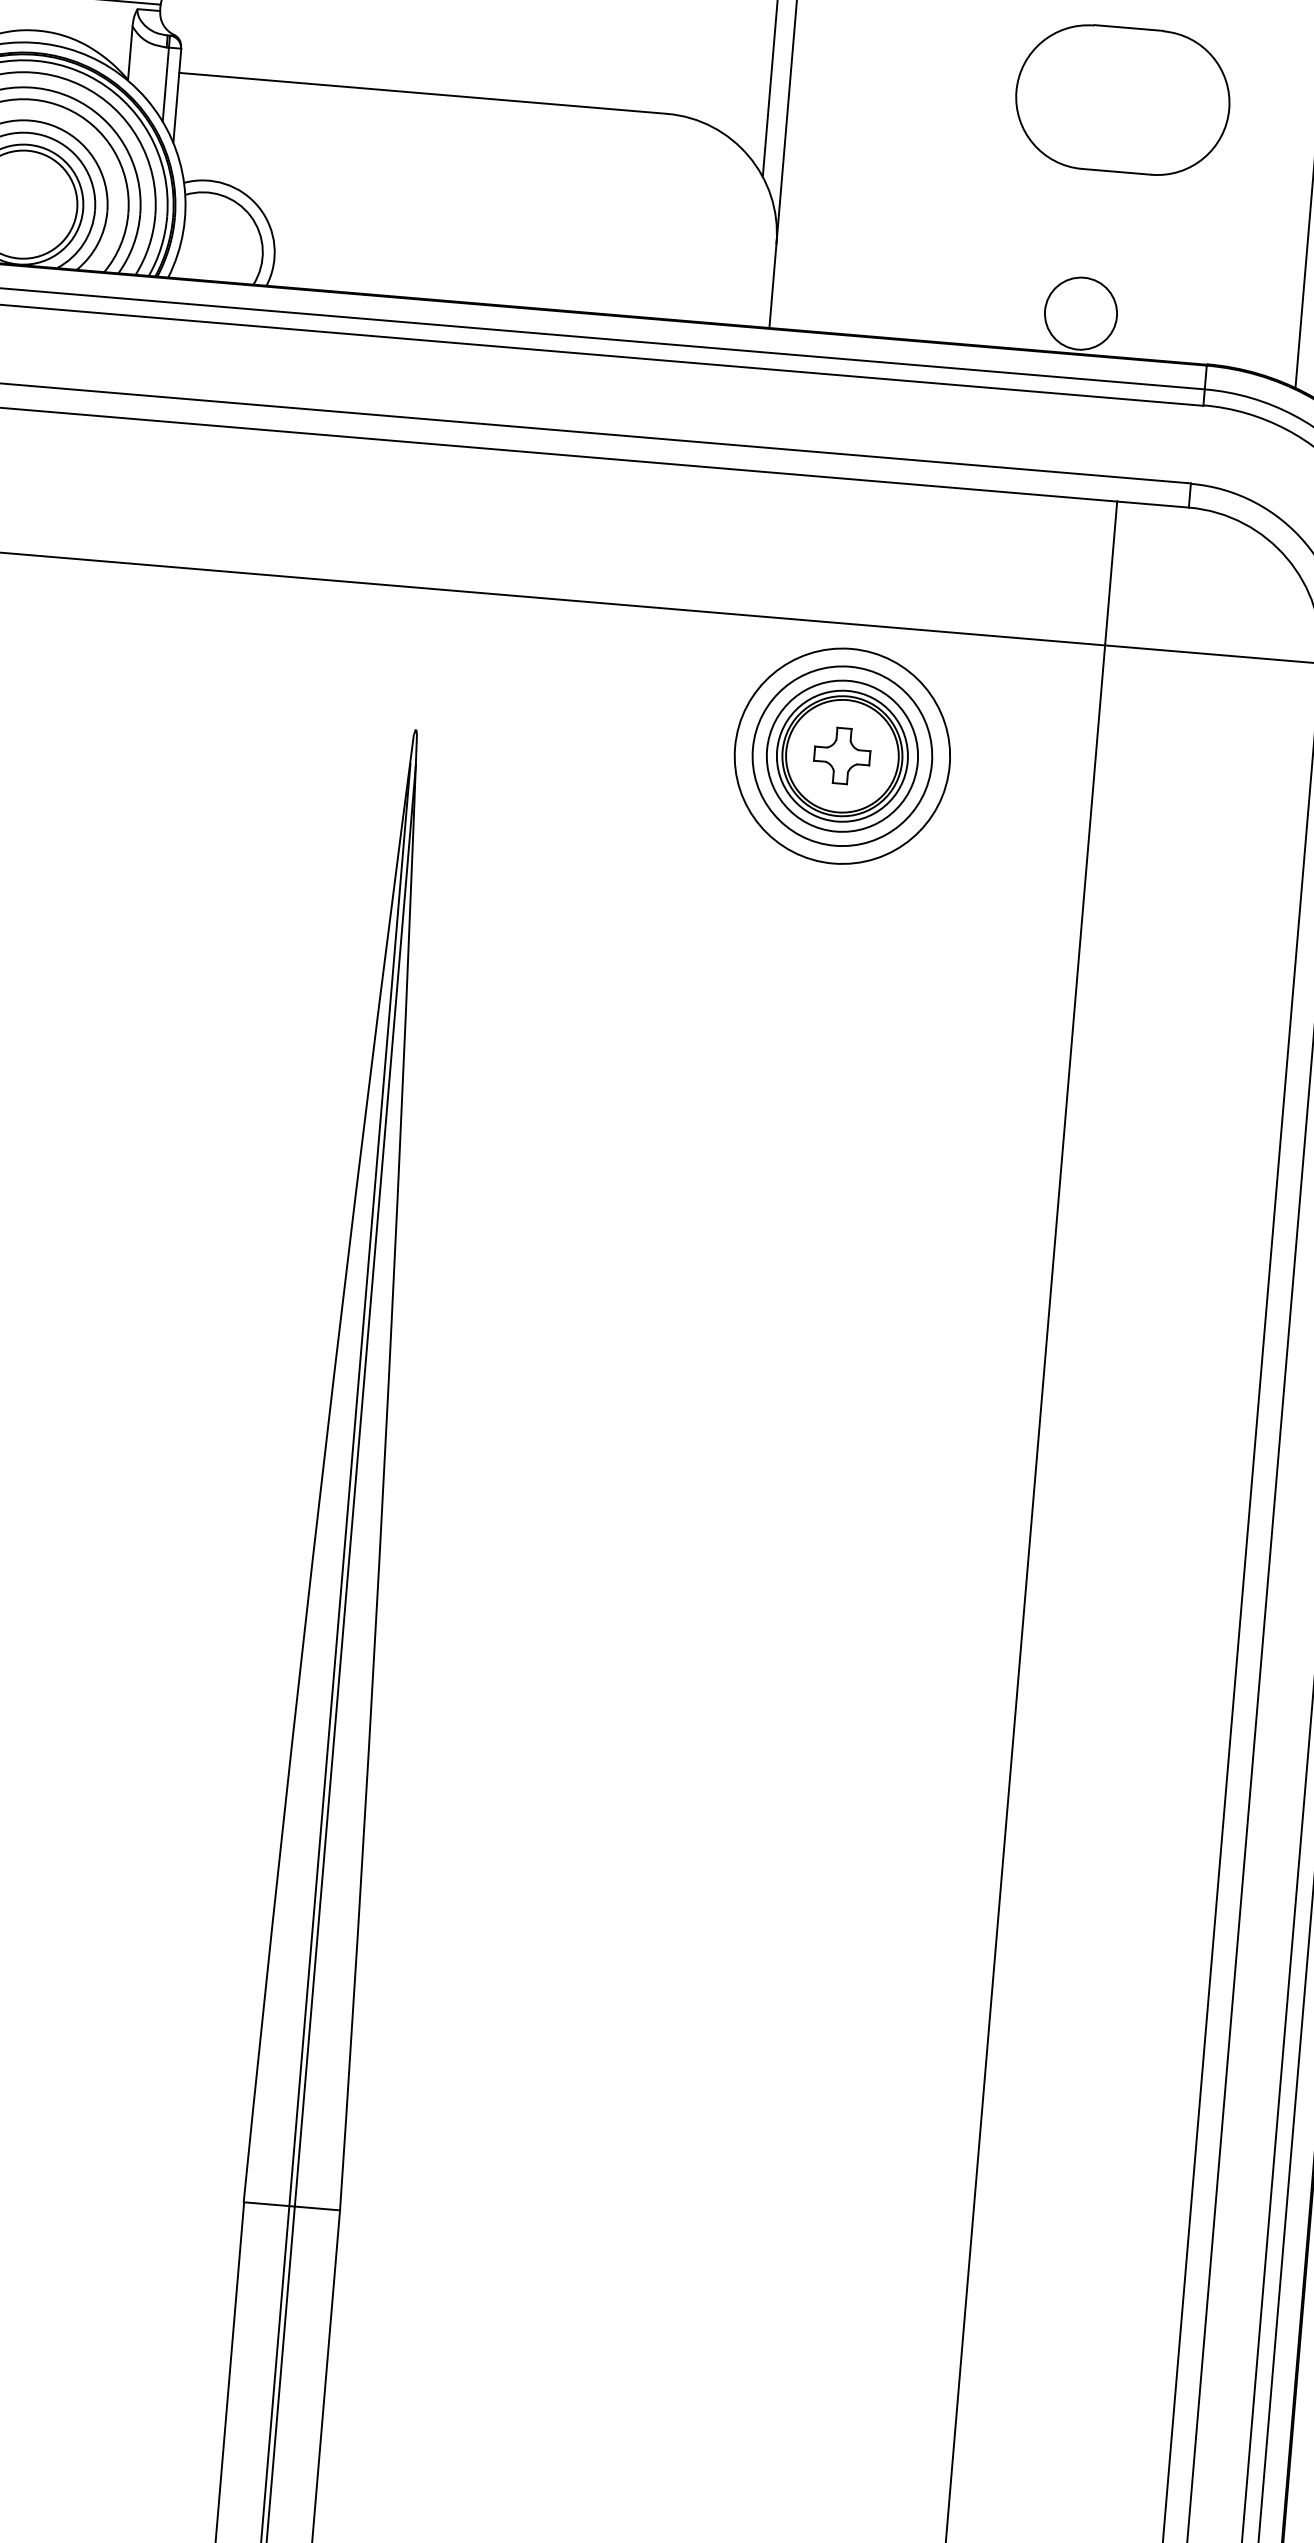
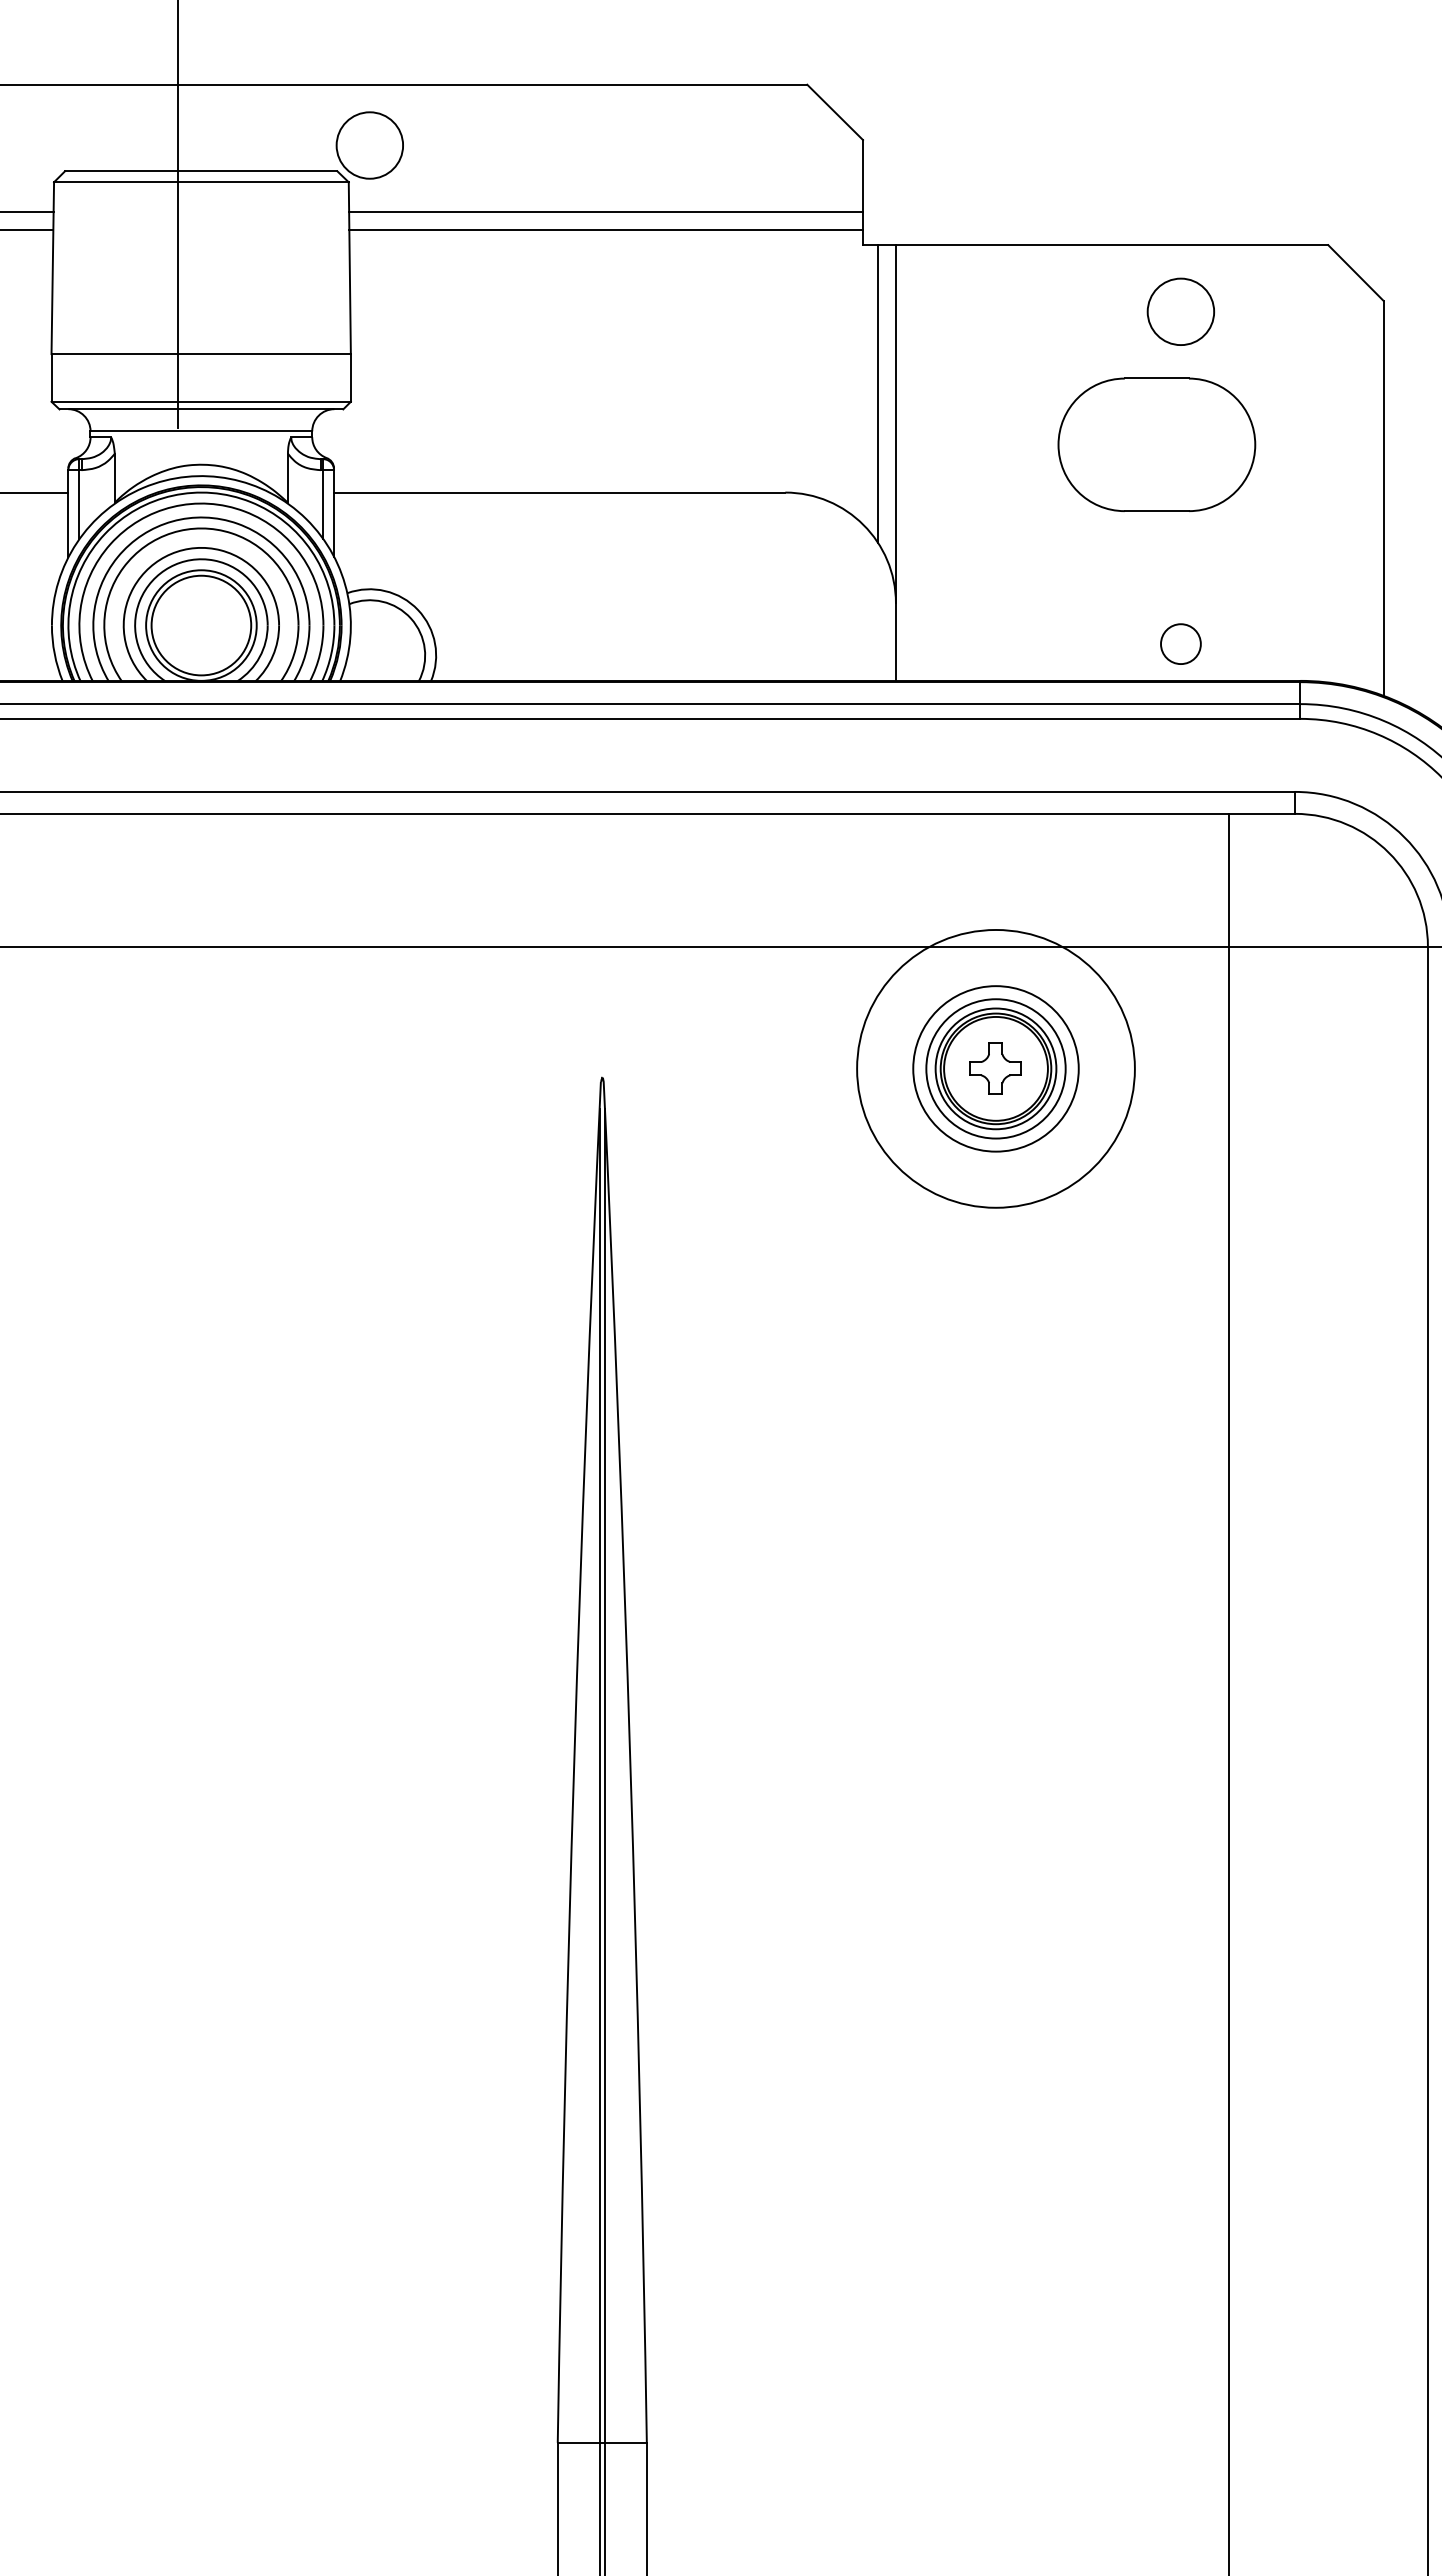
part: (1122, 99) -> (1156, 444), moved
circle: (1080, 312) -> (1180, 643), size x0.6
circle: (841, 755) -> (995, 1068), size x1.4

